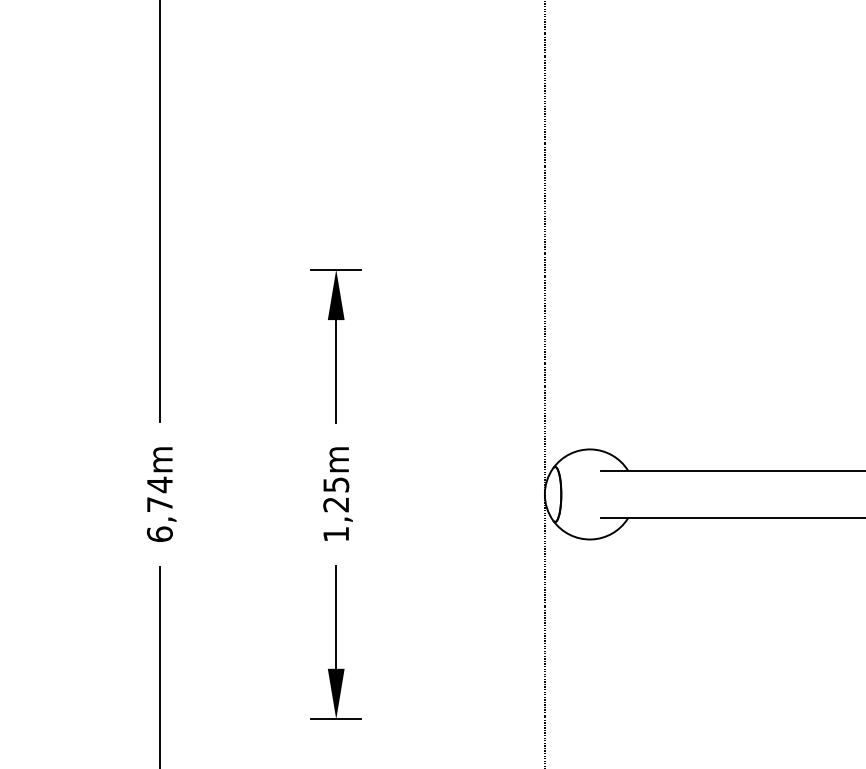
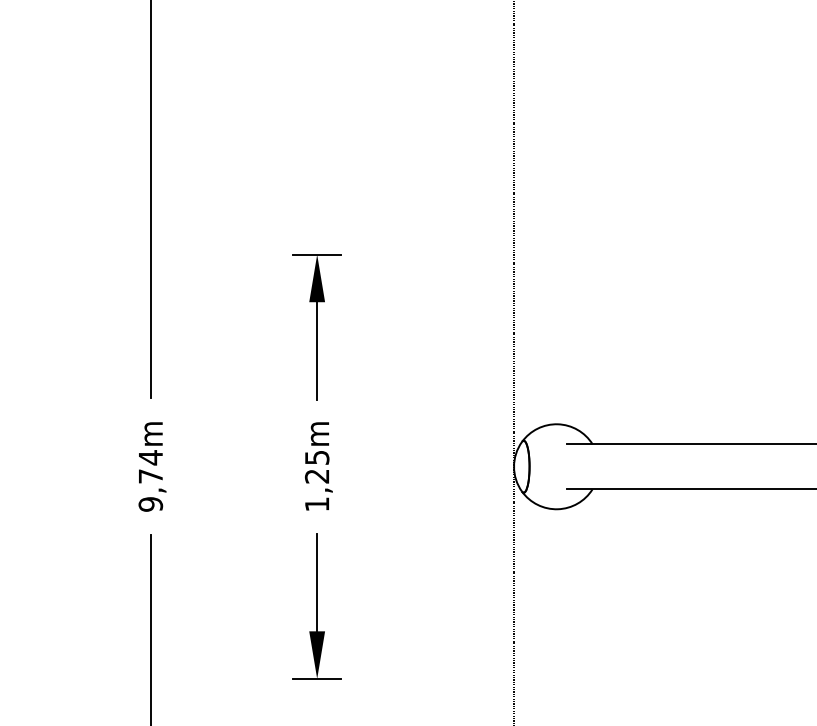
text: (159, 534) -> (150, 504), 6,74m -> 9,74m

